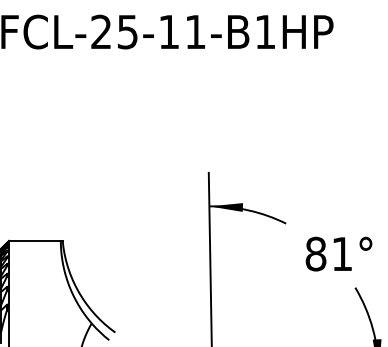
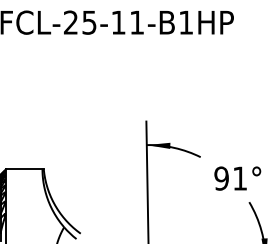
text: (315, 253) -> (221, 178), 81° -> 91°

